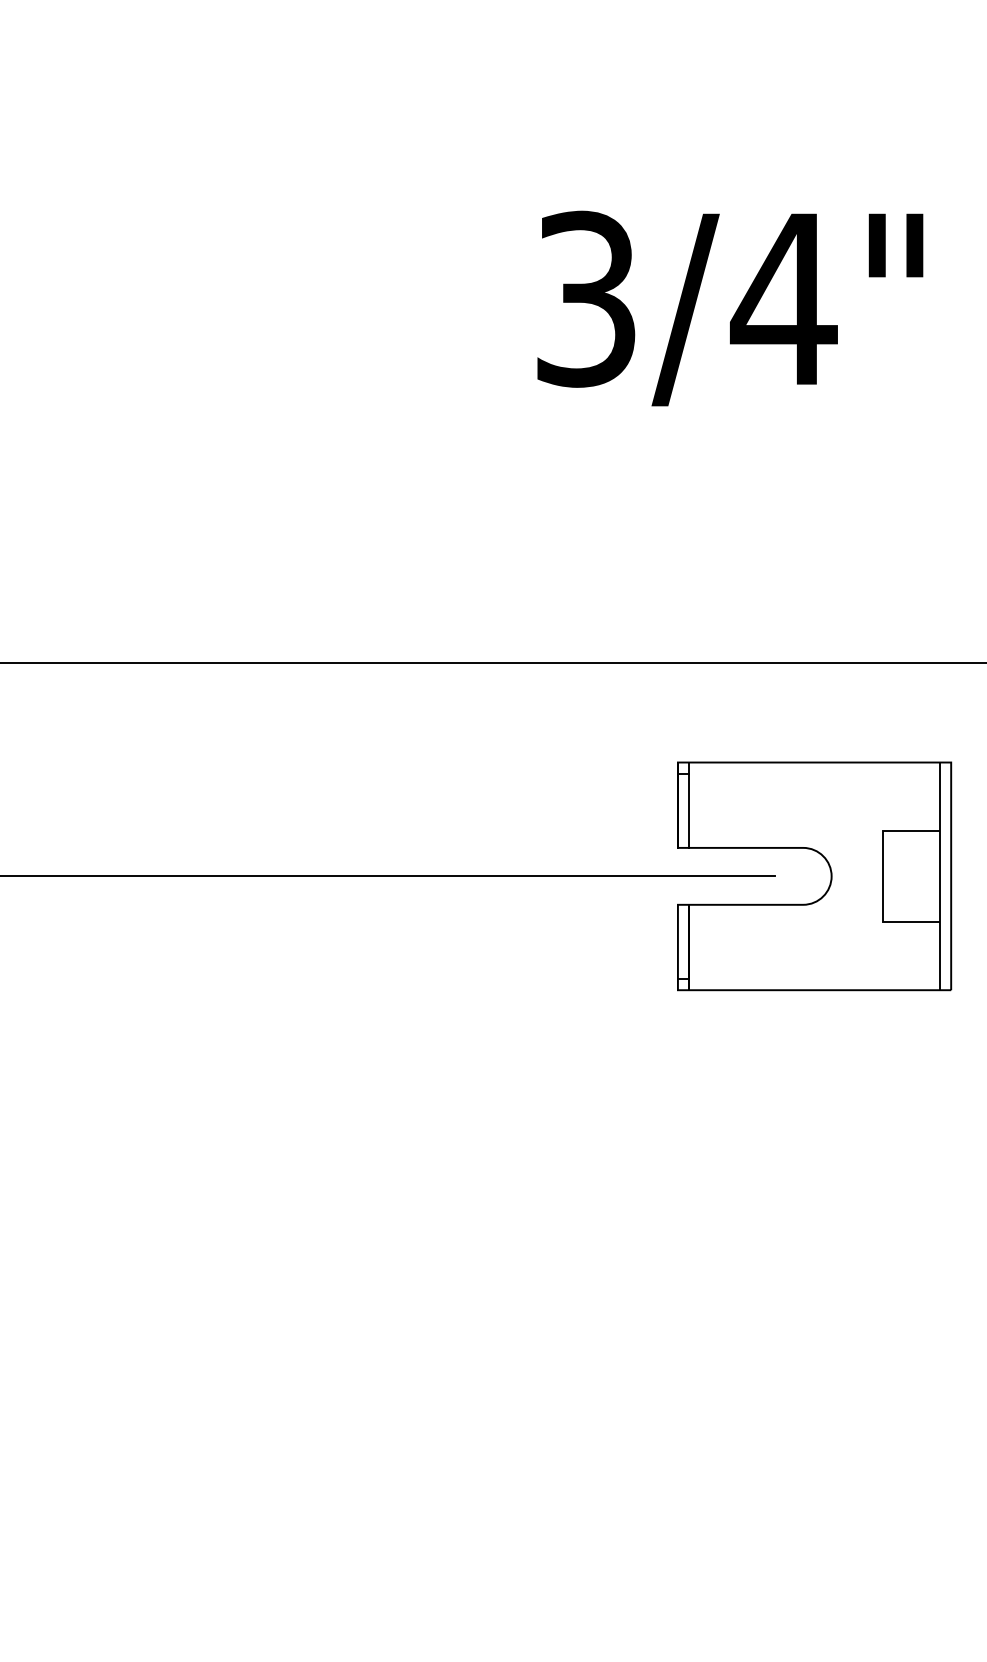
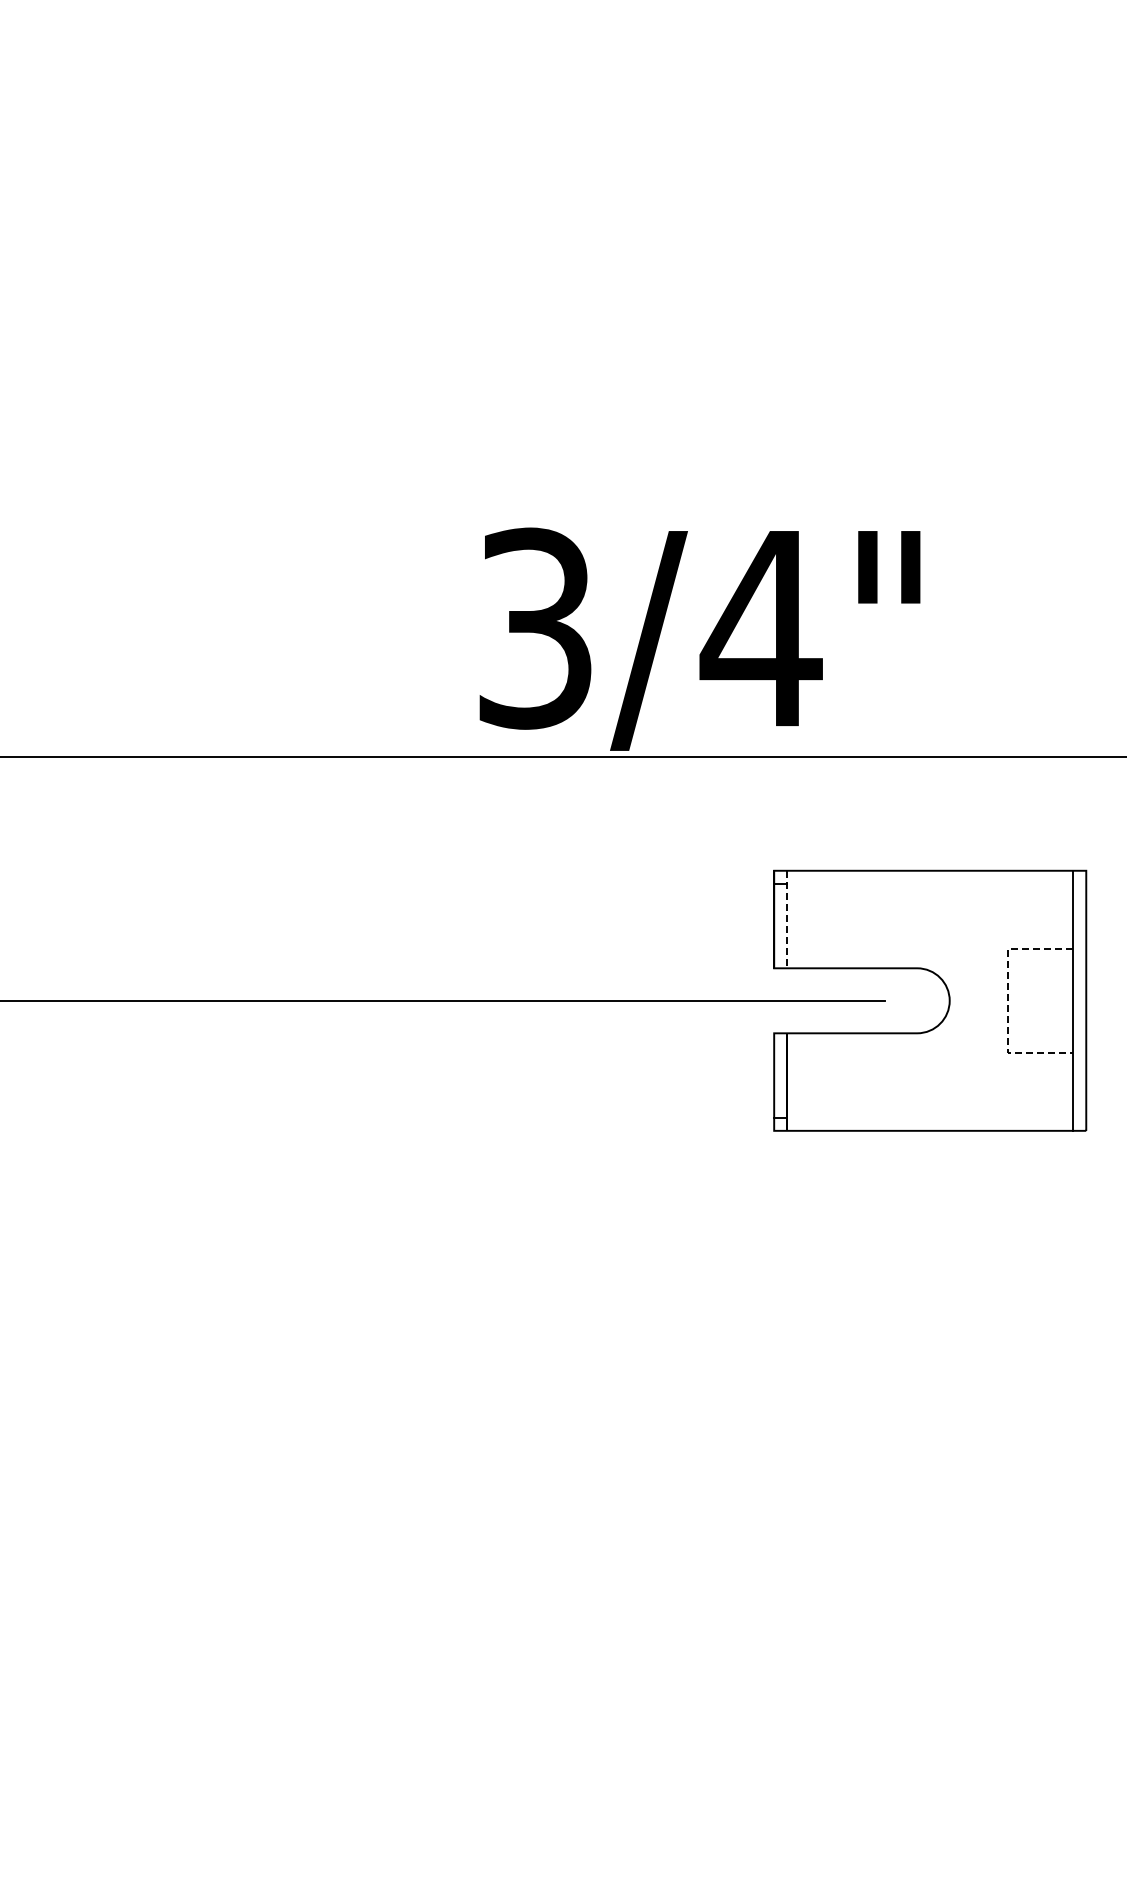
text: (729, 307) -> (699, 638), moved
line: (689, 805) -> (787, 919), solid -> dashed
line: (883, 876) -> (1008, 1001), solid -> dashed

